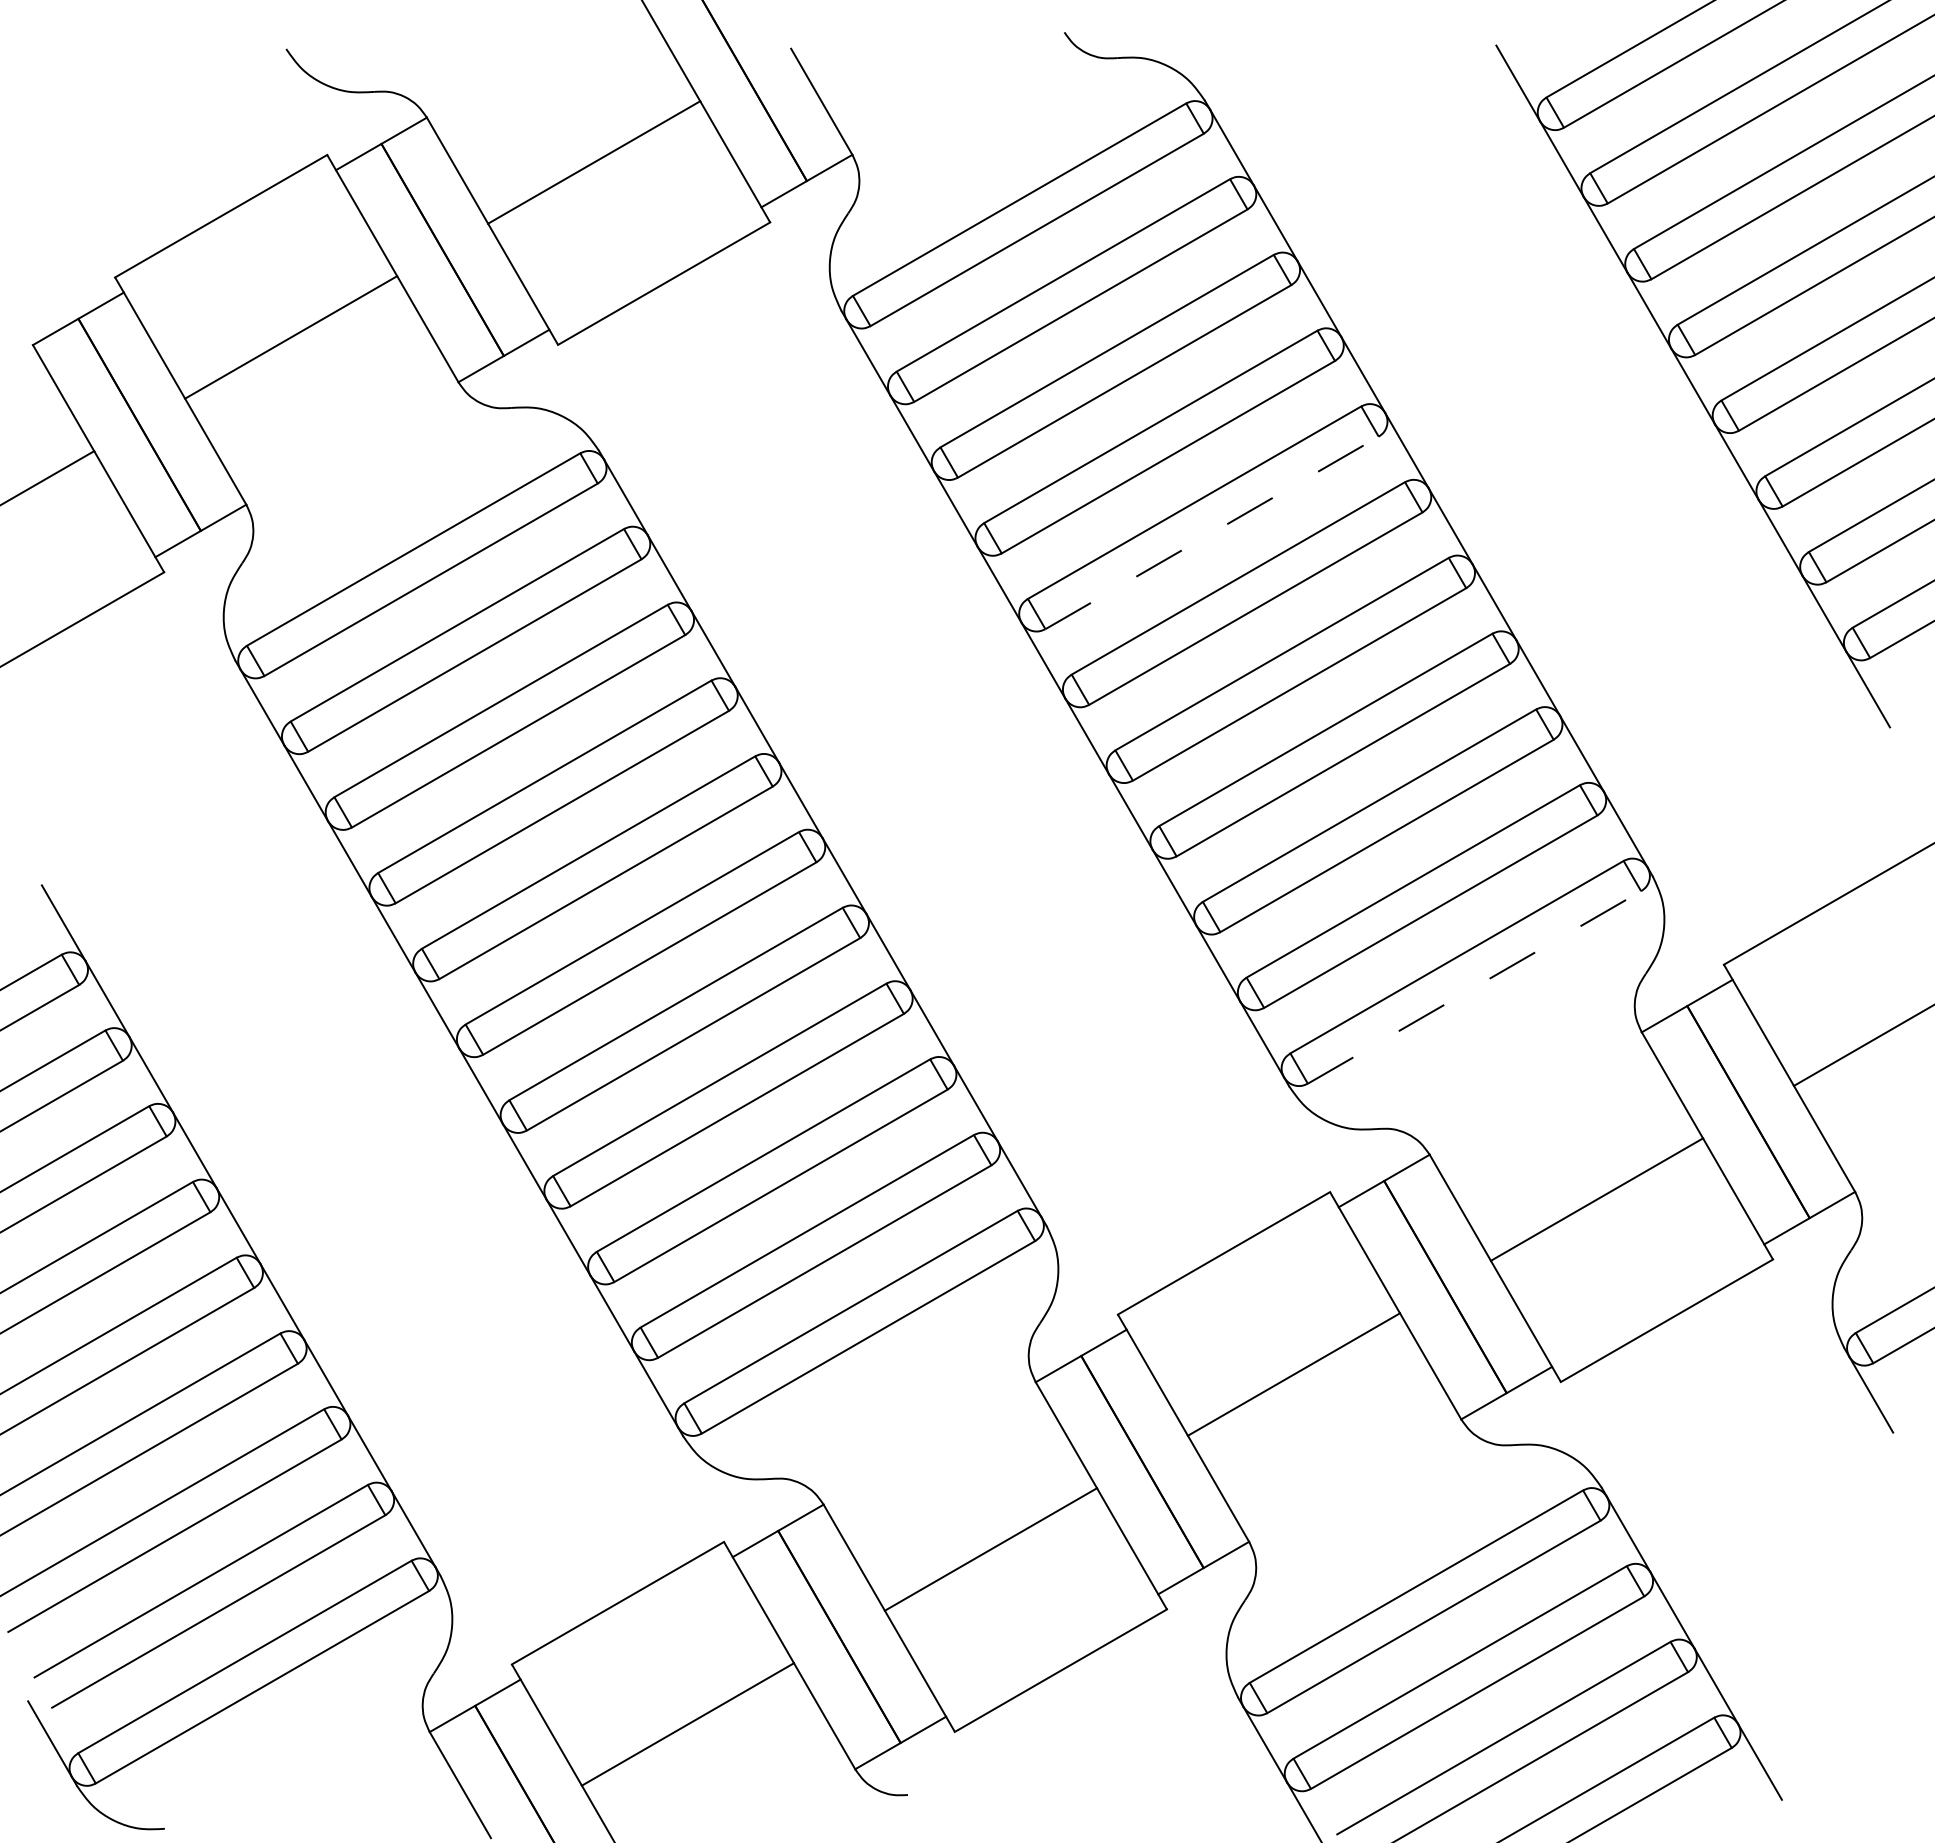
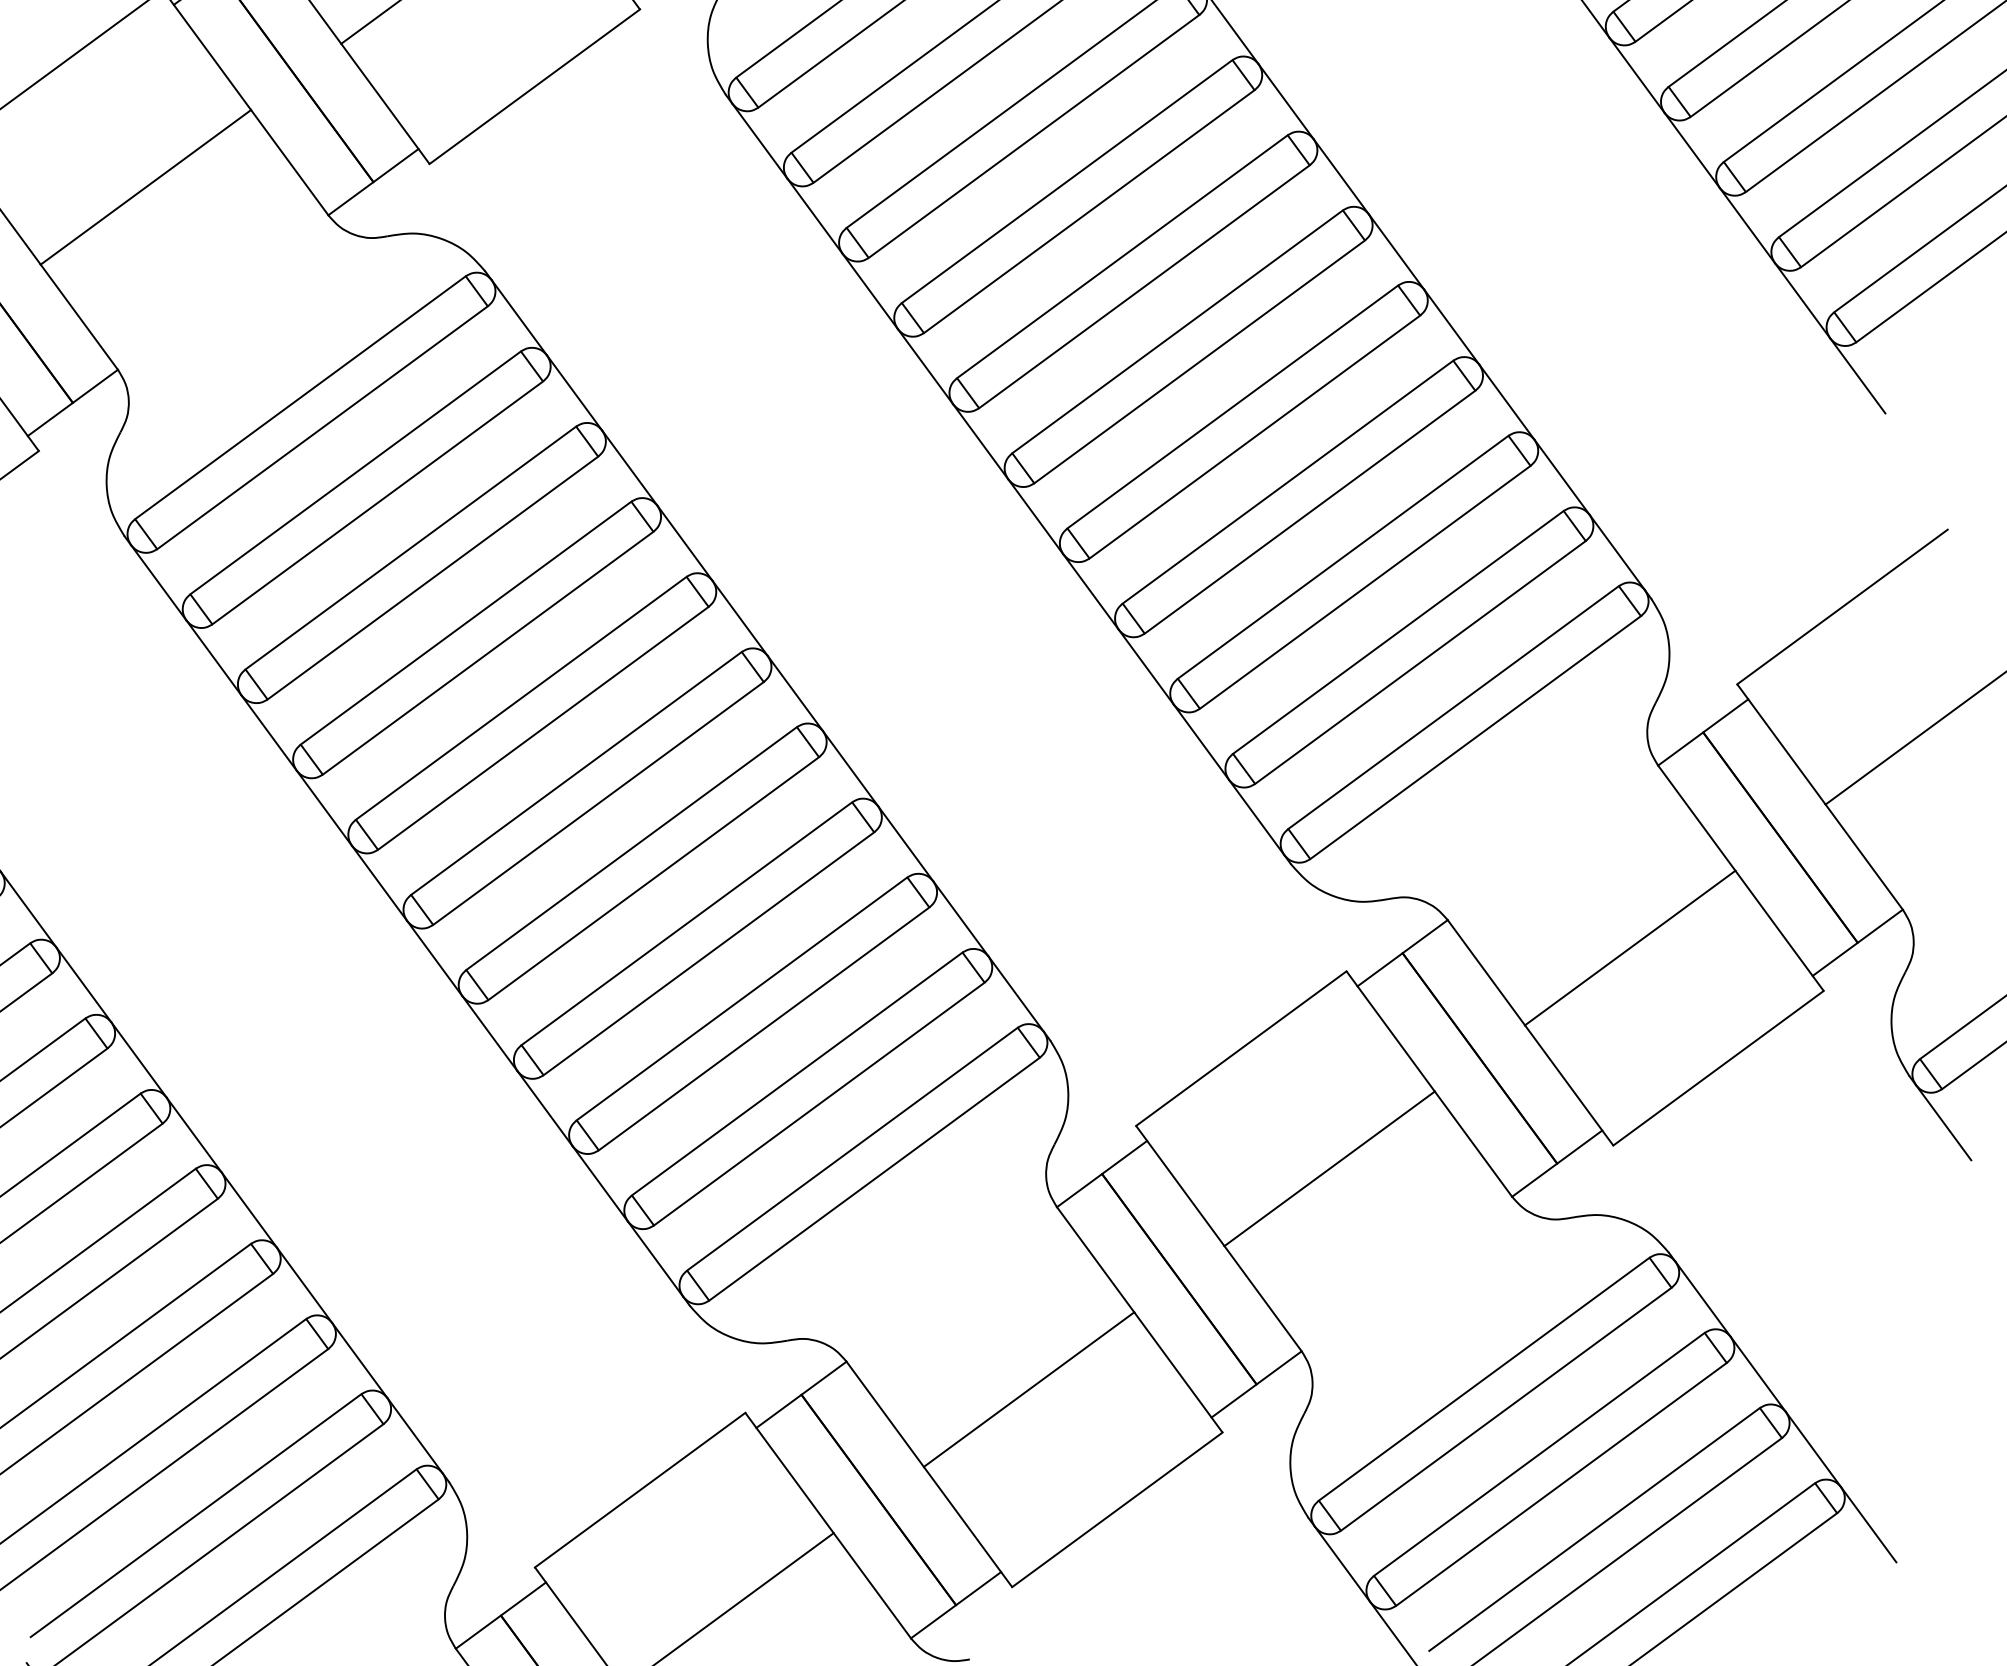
line: (1212, 532) -> (1144, 286), dashed -> solid
line: (1474, 987) -> (1475, 737), dashed -> solid

